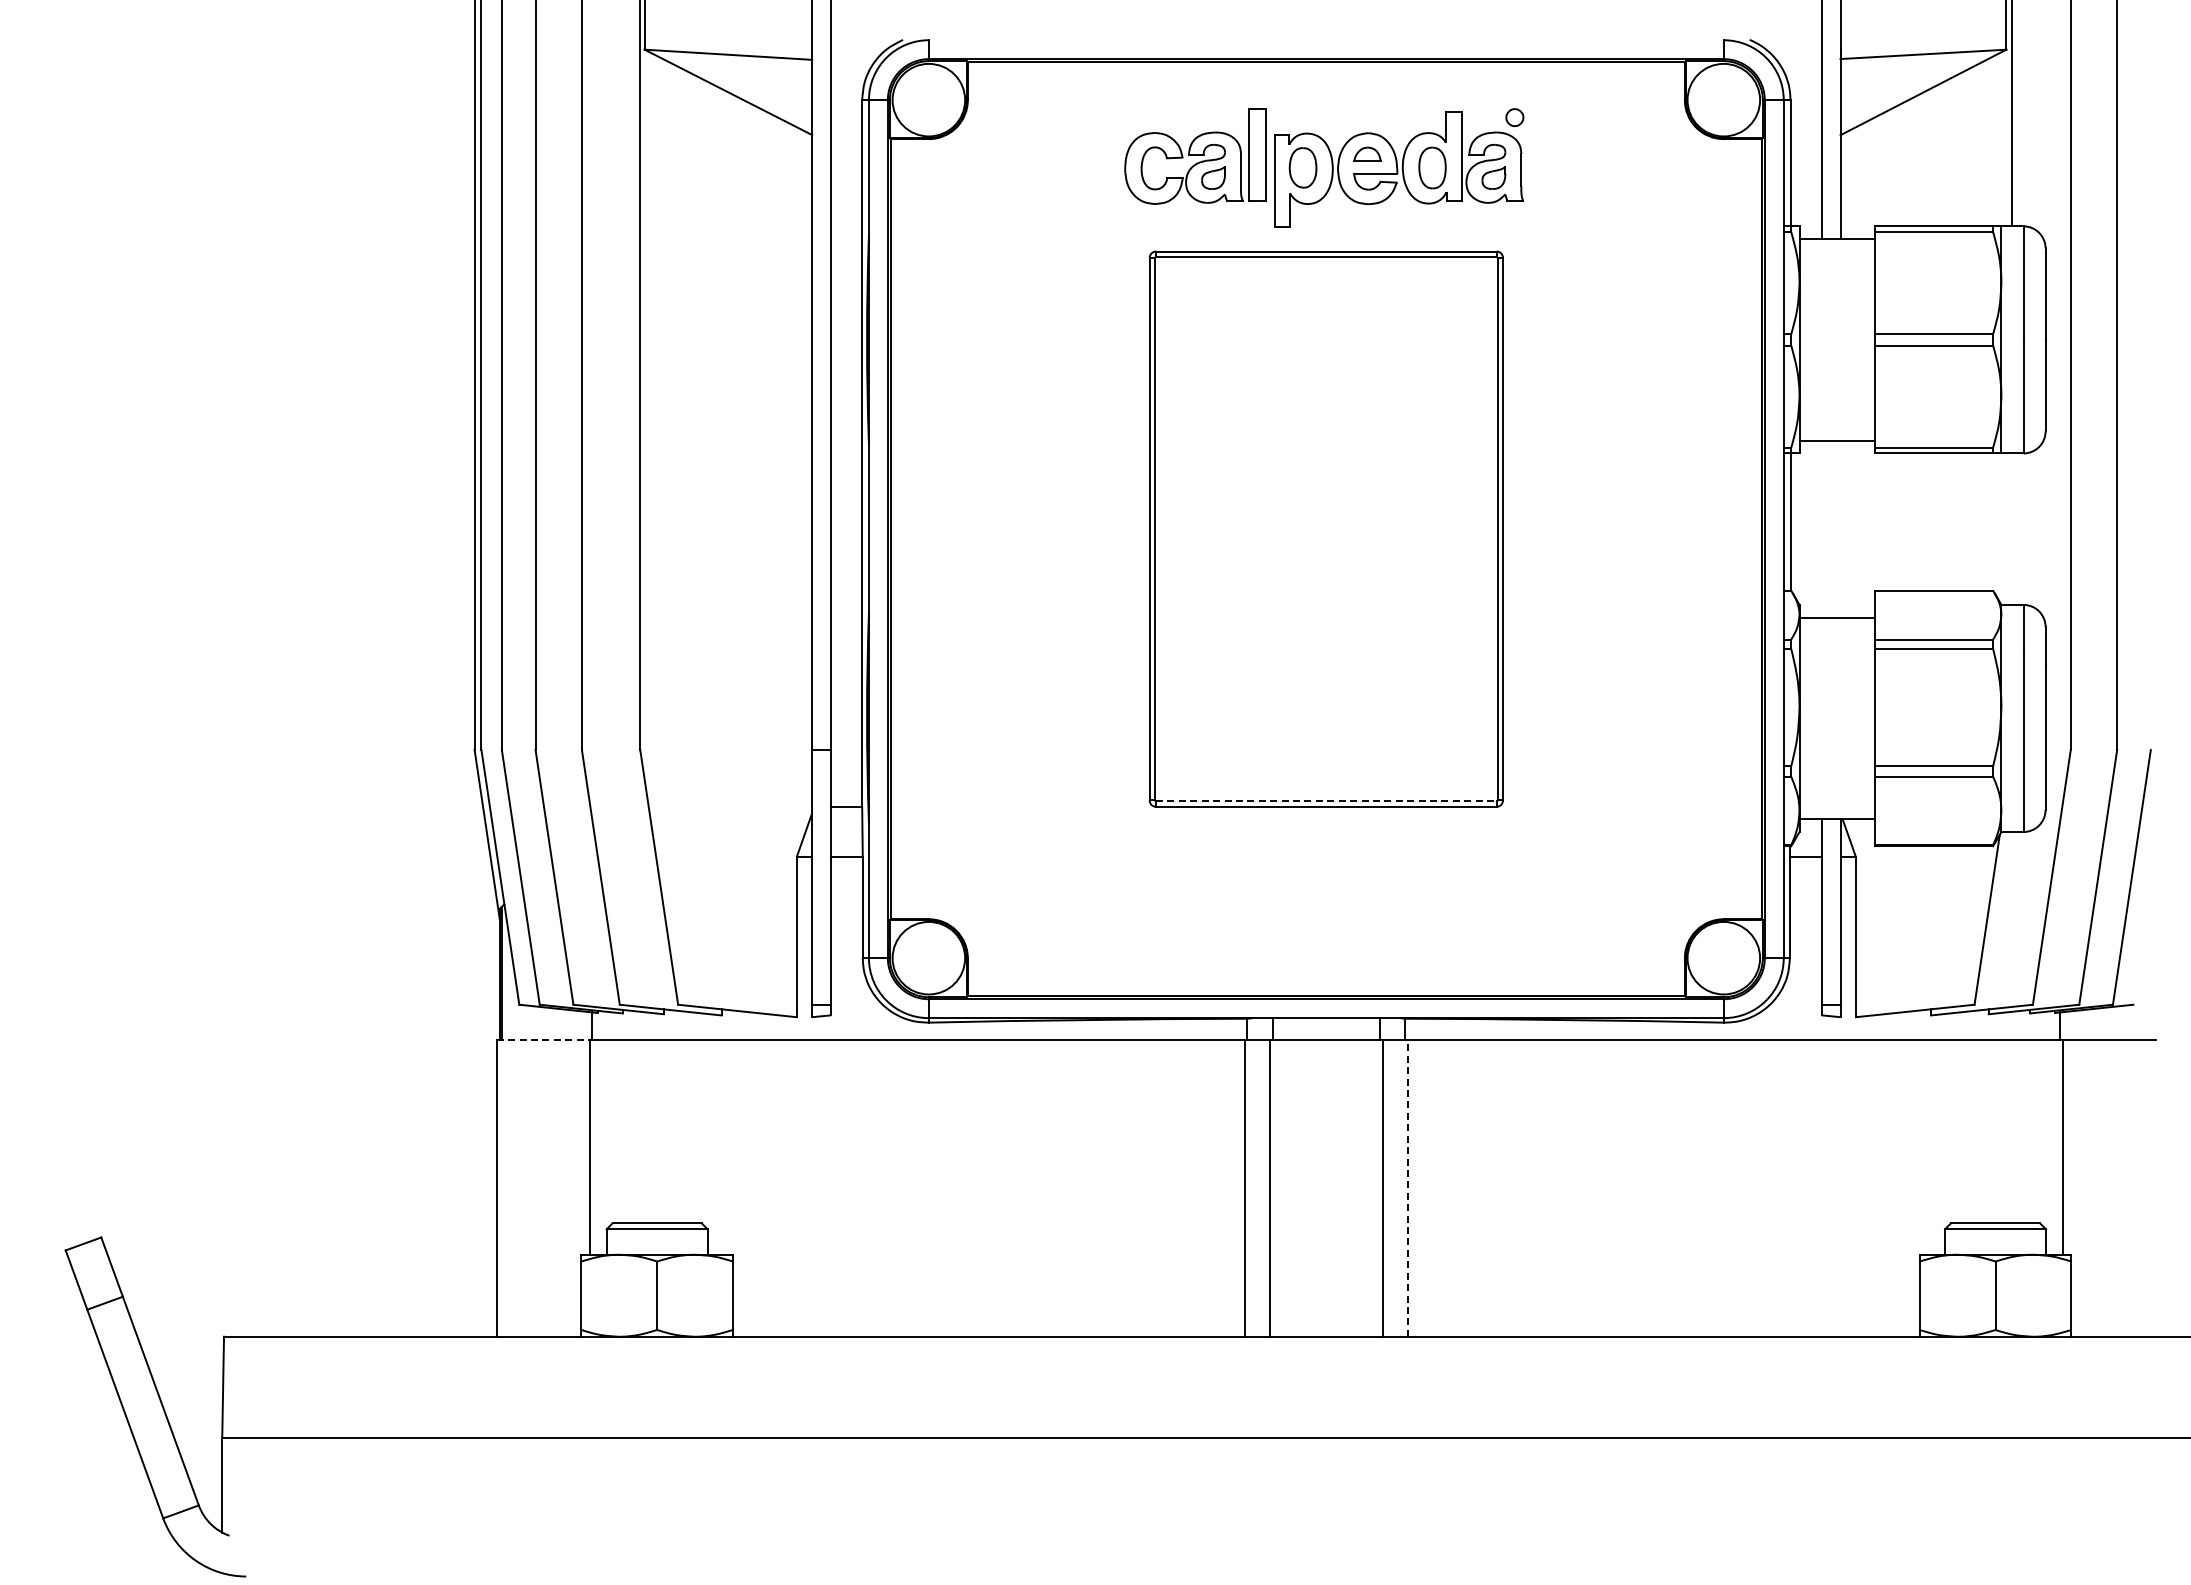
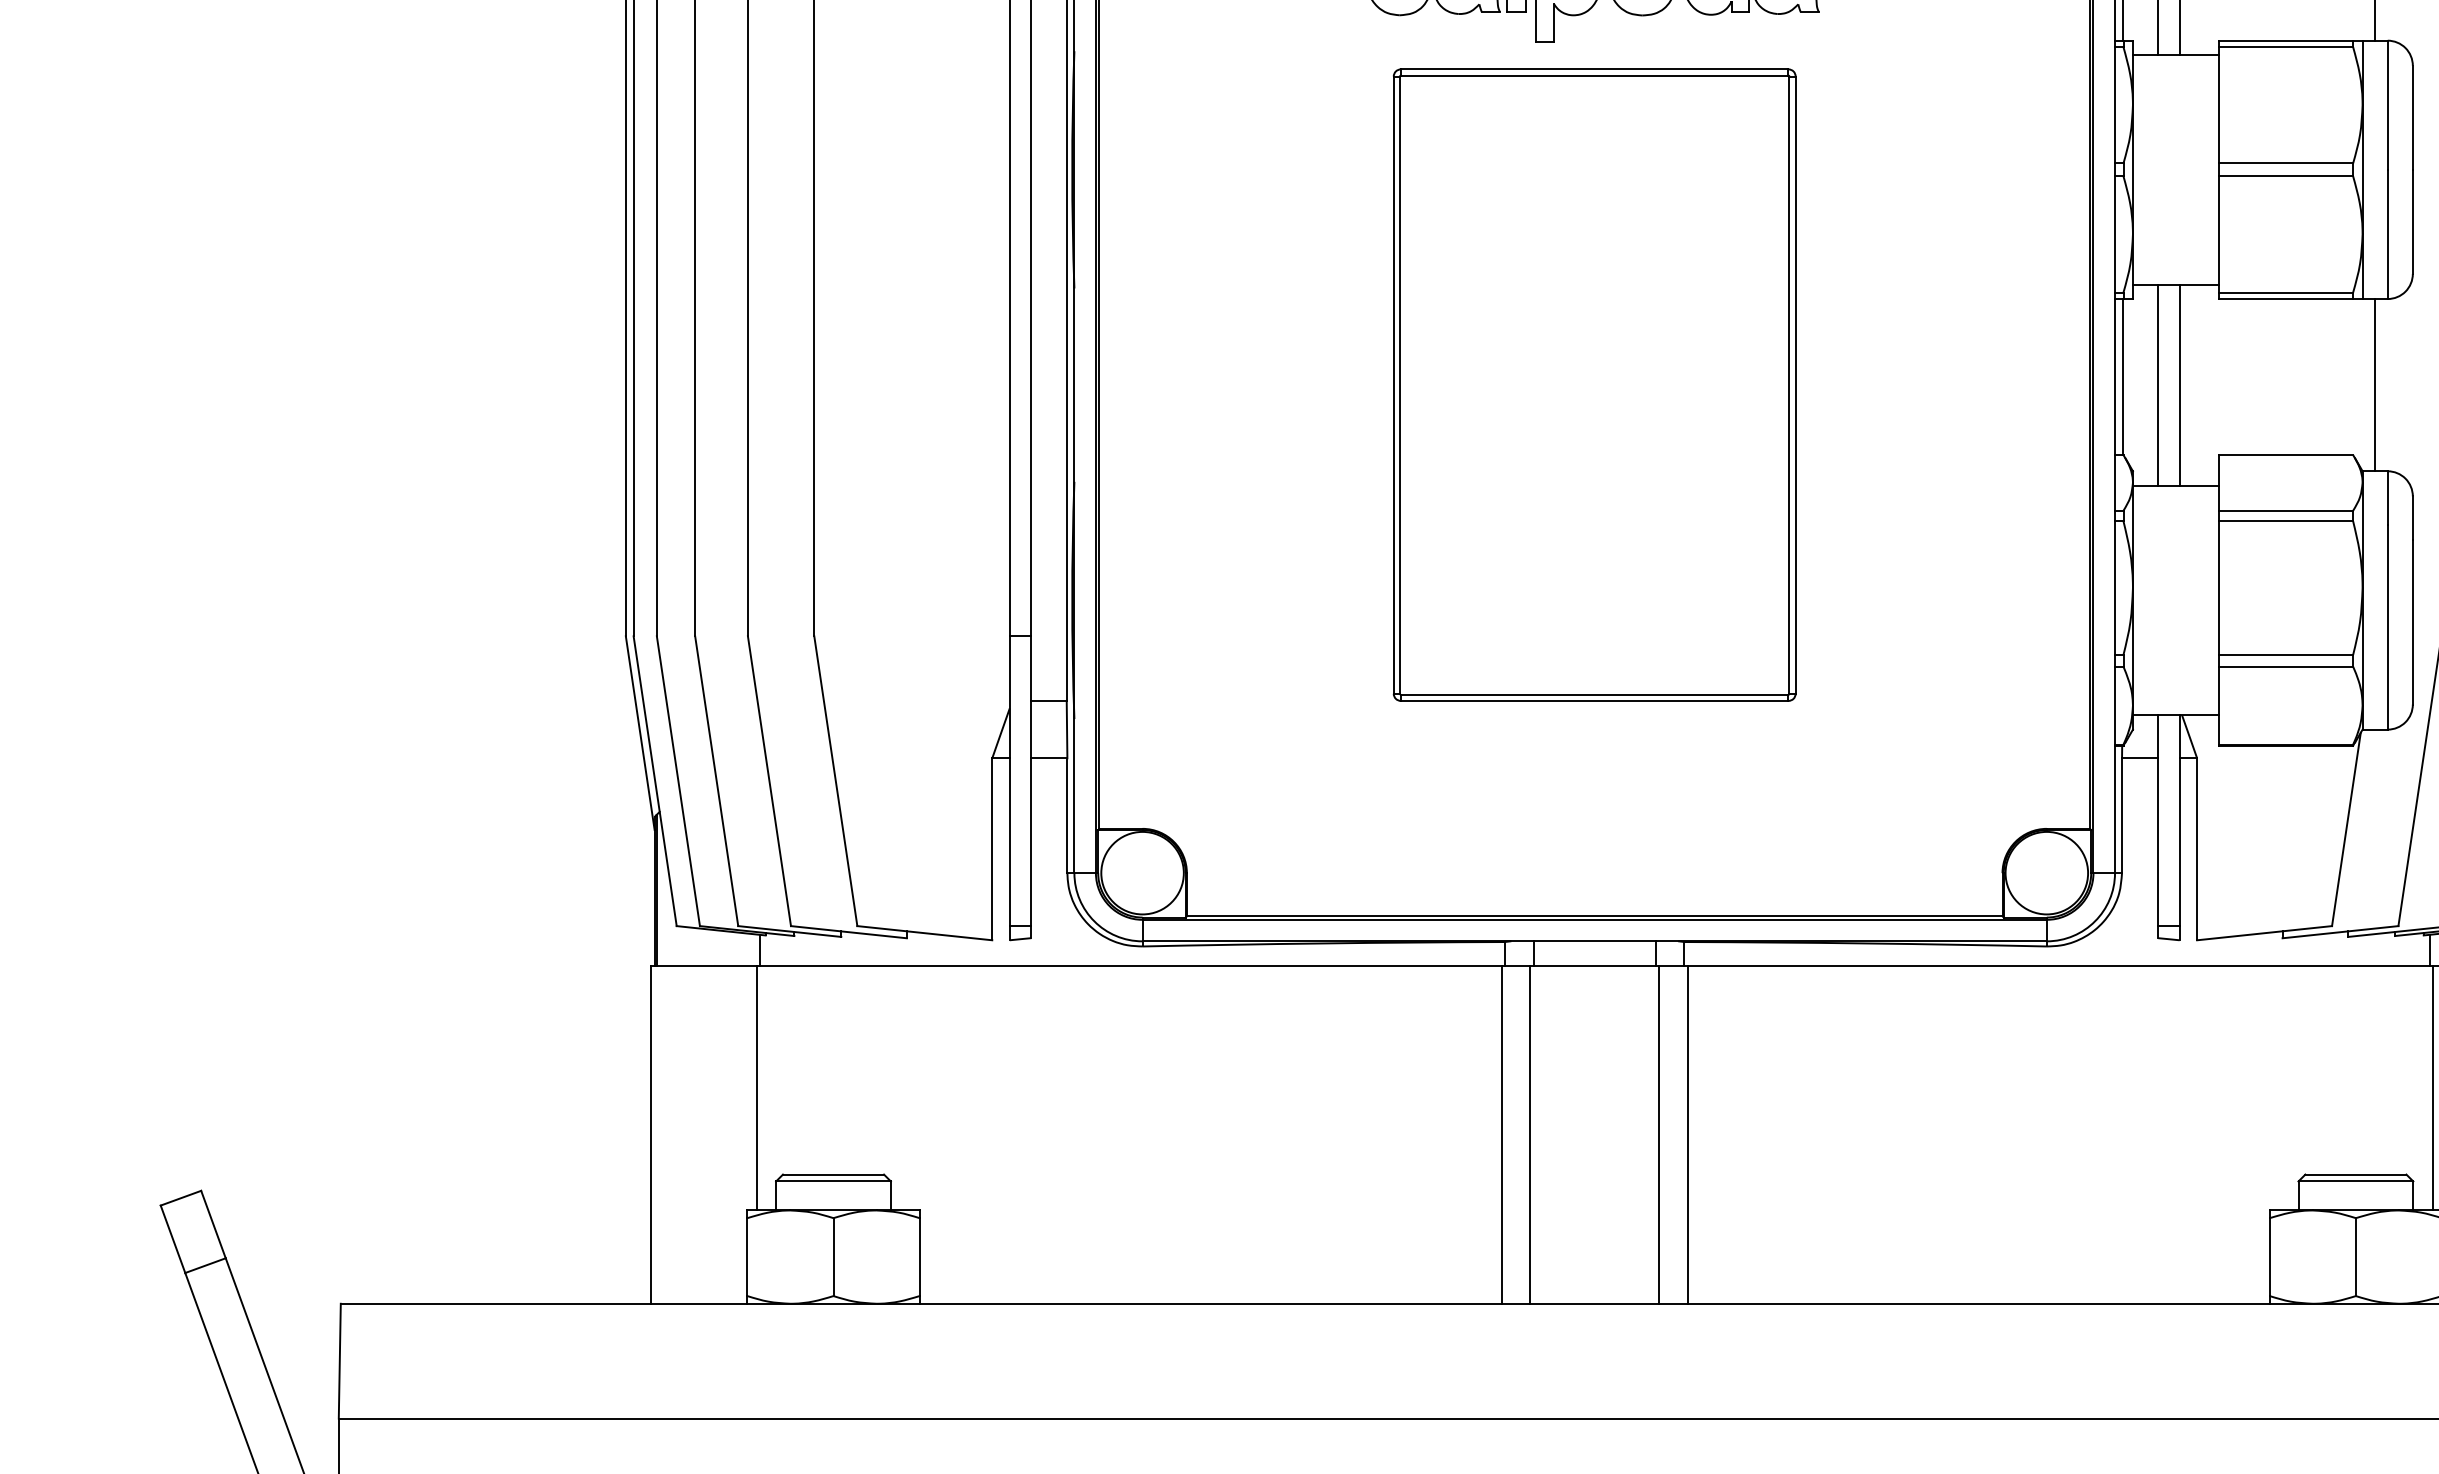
line: (1821, 528) -> (2157, 384), added
line: (1840, 528) -> (2179, 384), added
line: (2012, 528) -> (2375, 384), added
line: (1326, 801) -> (1594, 694), dashed -> solid
line: (543, 1040) -> (704, 966), dashed -> solid
line: (1408, 1187) -> (1688, 1133), dashed -> solid

